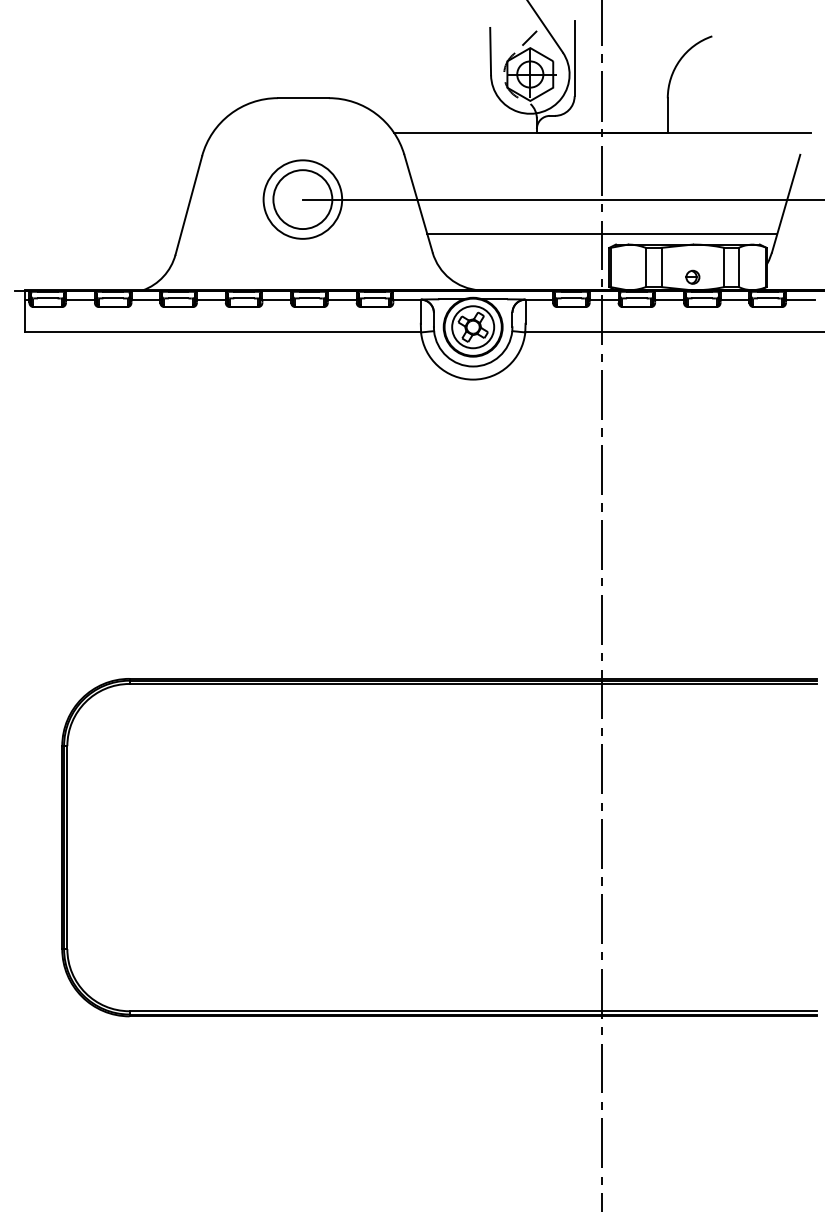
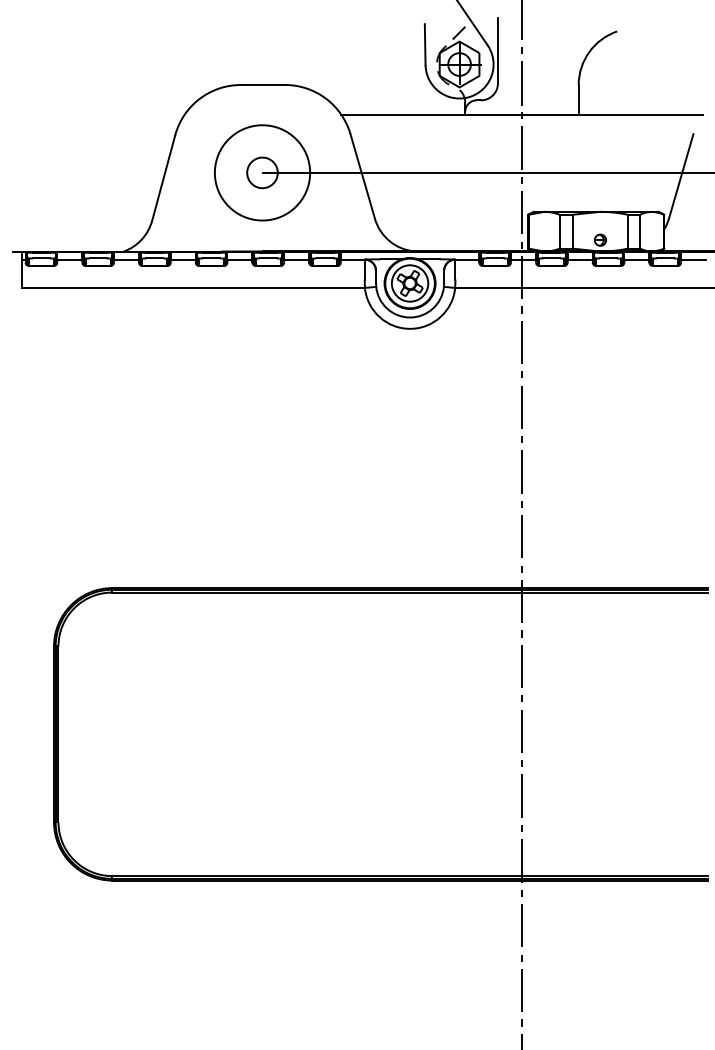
circle: (302, 199) -> (262, 172), size x0.6
circle: (302, 199) -> (262, 172), size x1.4
line: (602, 233) -> (522, 202), removed

